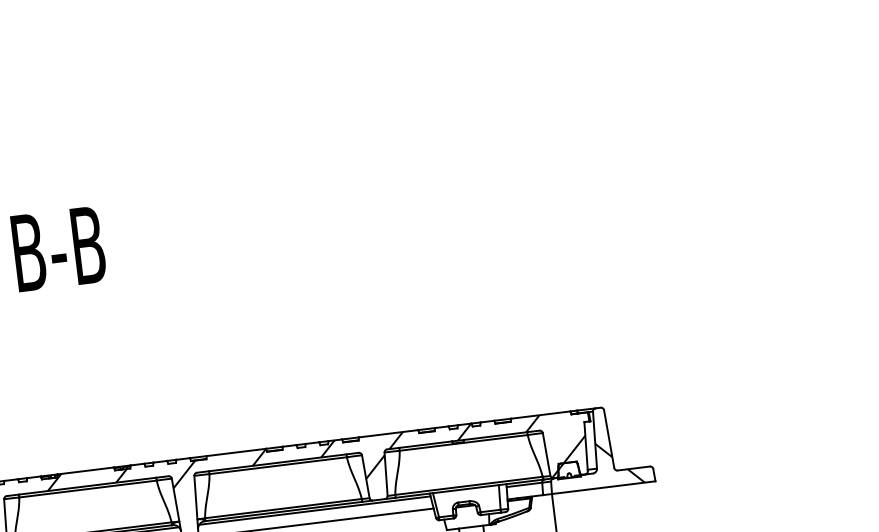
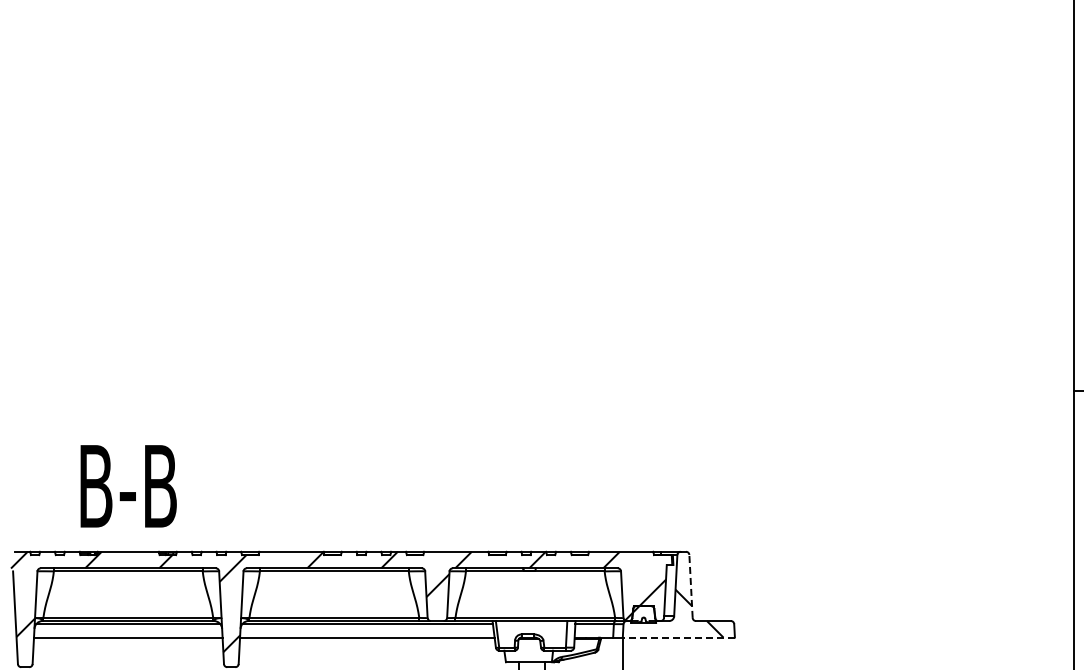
text: (58, 249) -> (128, 486), moved
line: (609, 439) -> (691, 586), solid -> dashed
line: (603, 487) -> (678, 637), solid -> dashed

